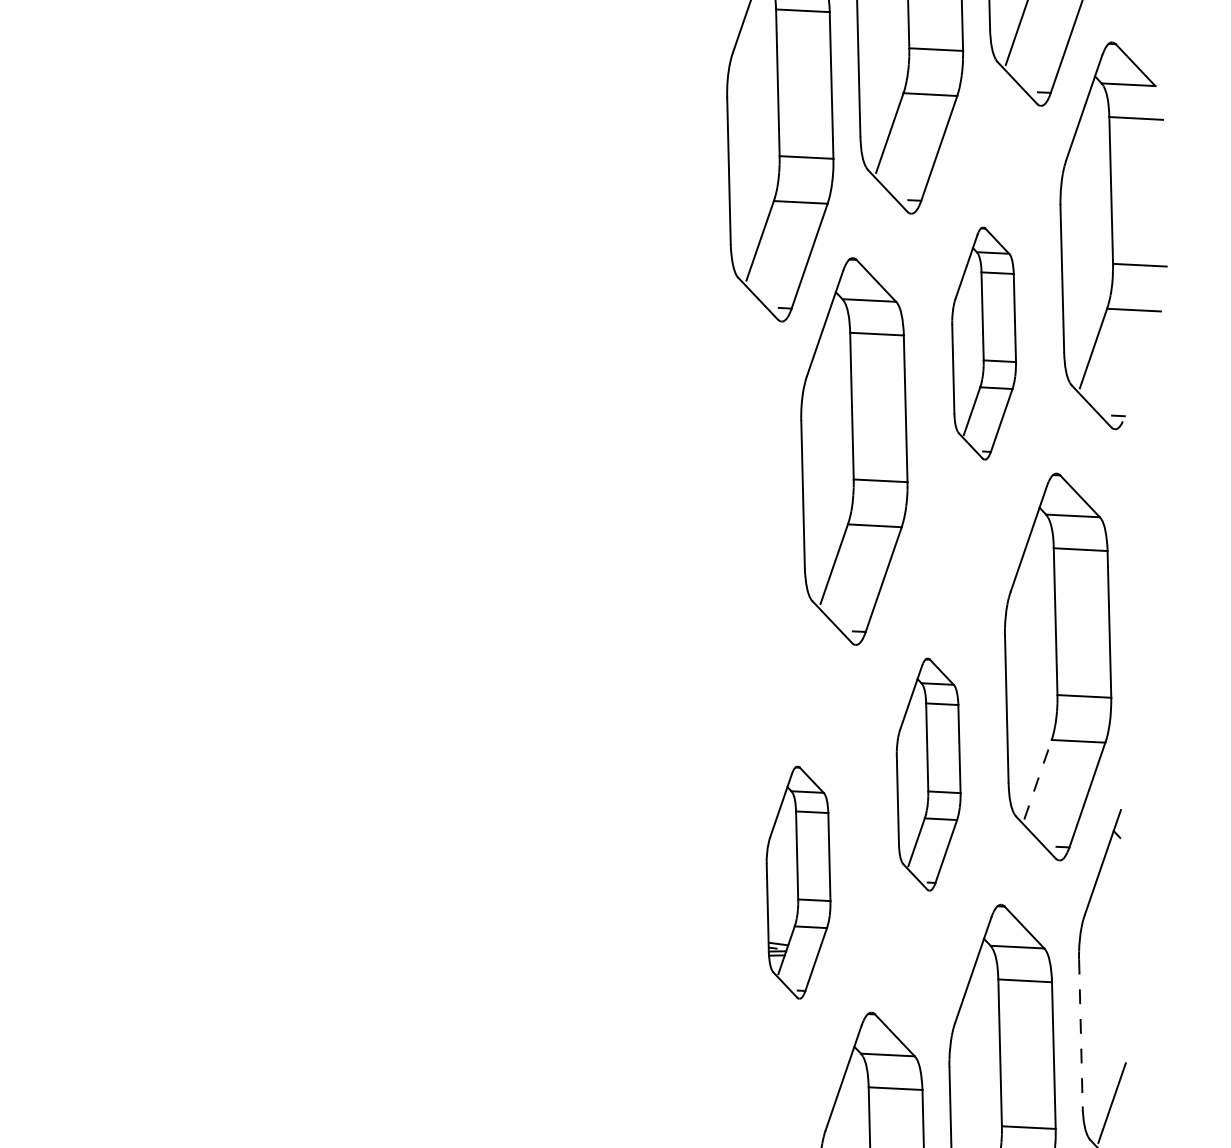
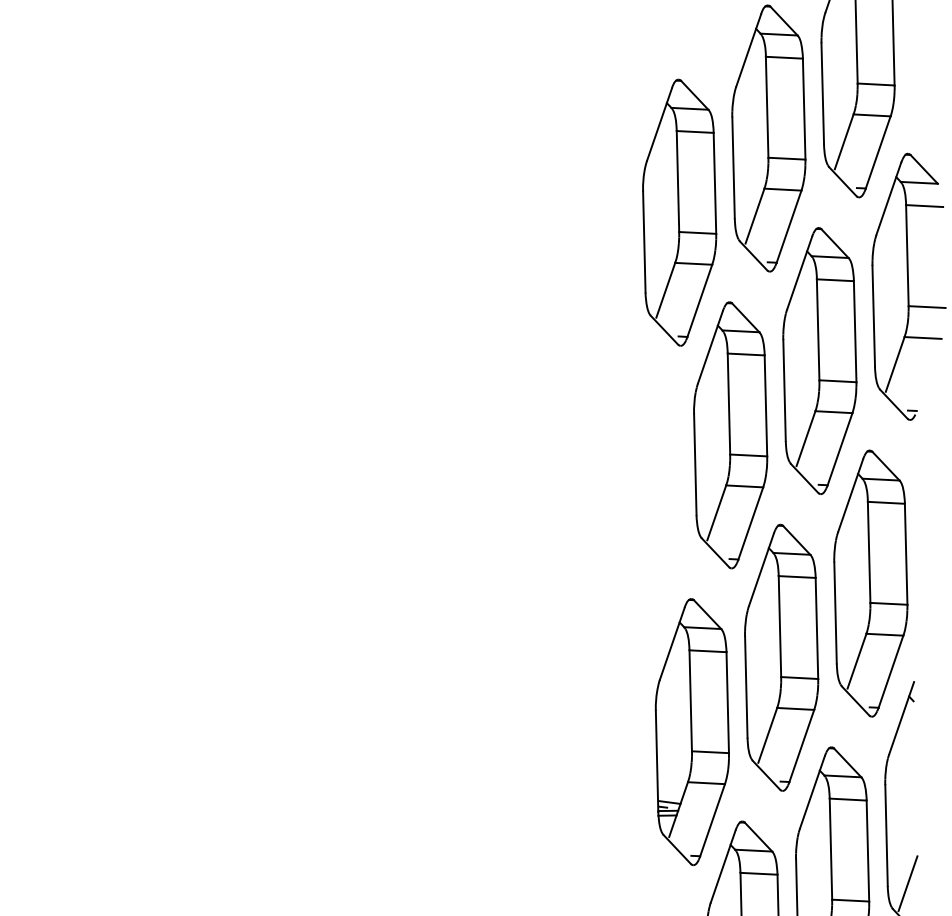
part: (983, 342) -> (819, 360), size x1.67
part: (928, 774) -> (781, 657), size x1.67
line: (1038, 780) -> (857, 661), dashed -> solid
part: (797, 881) -> (691, 731), size x1.67
line: (1080, 1034) -> (886, 836), dashed -> solid

